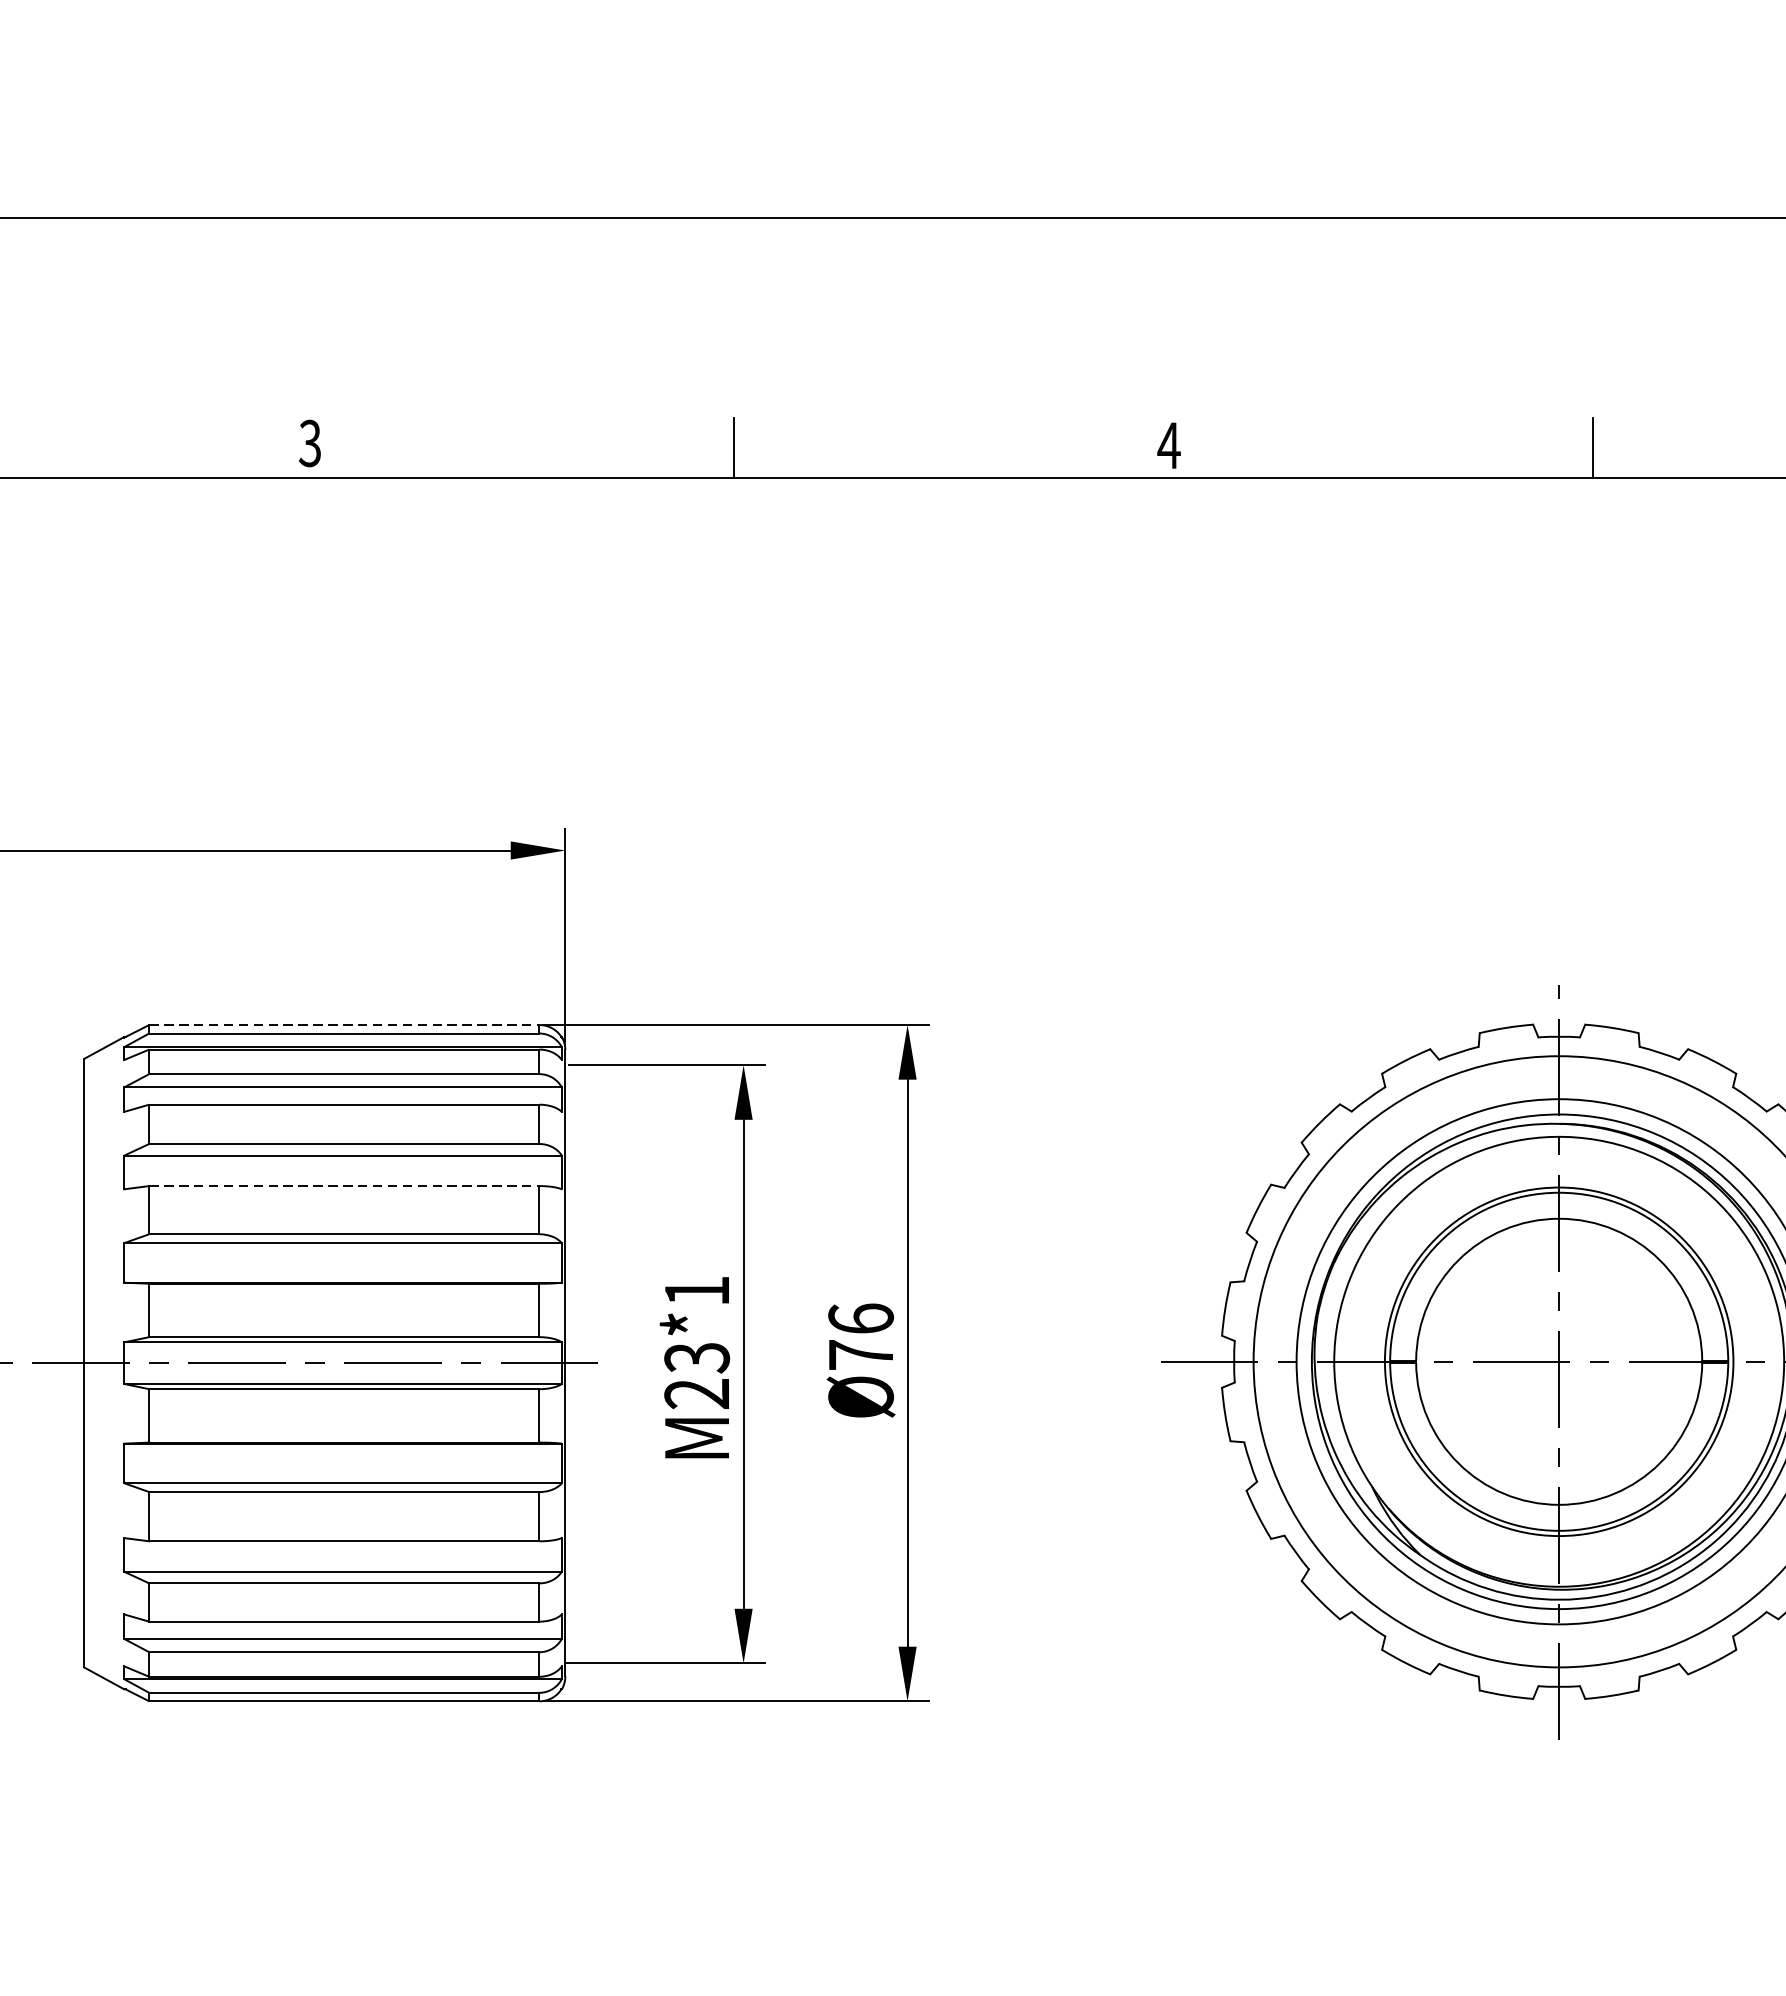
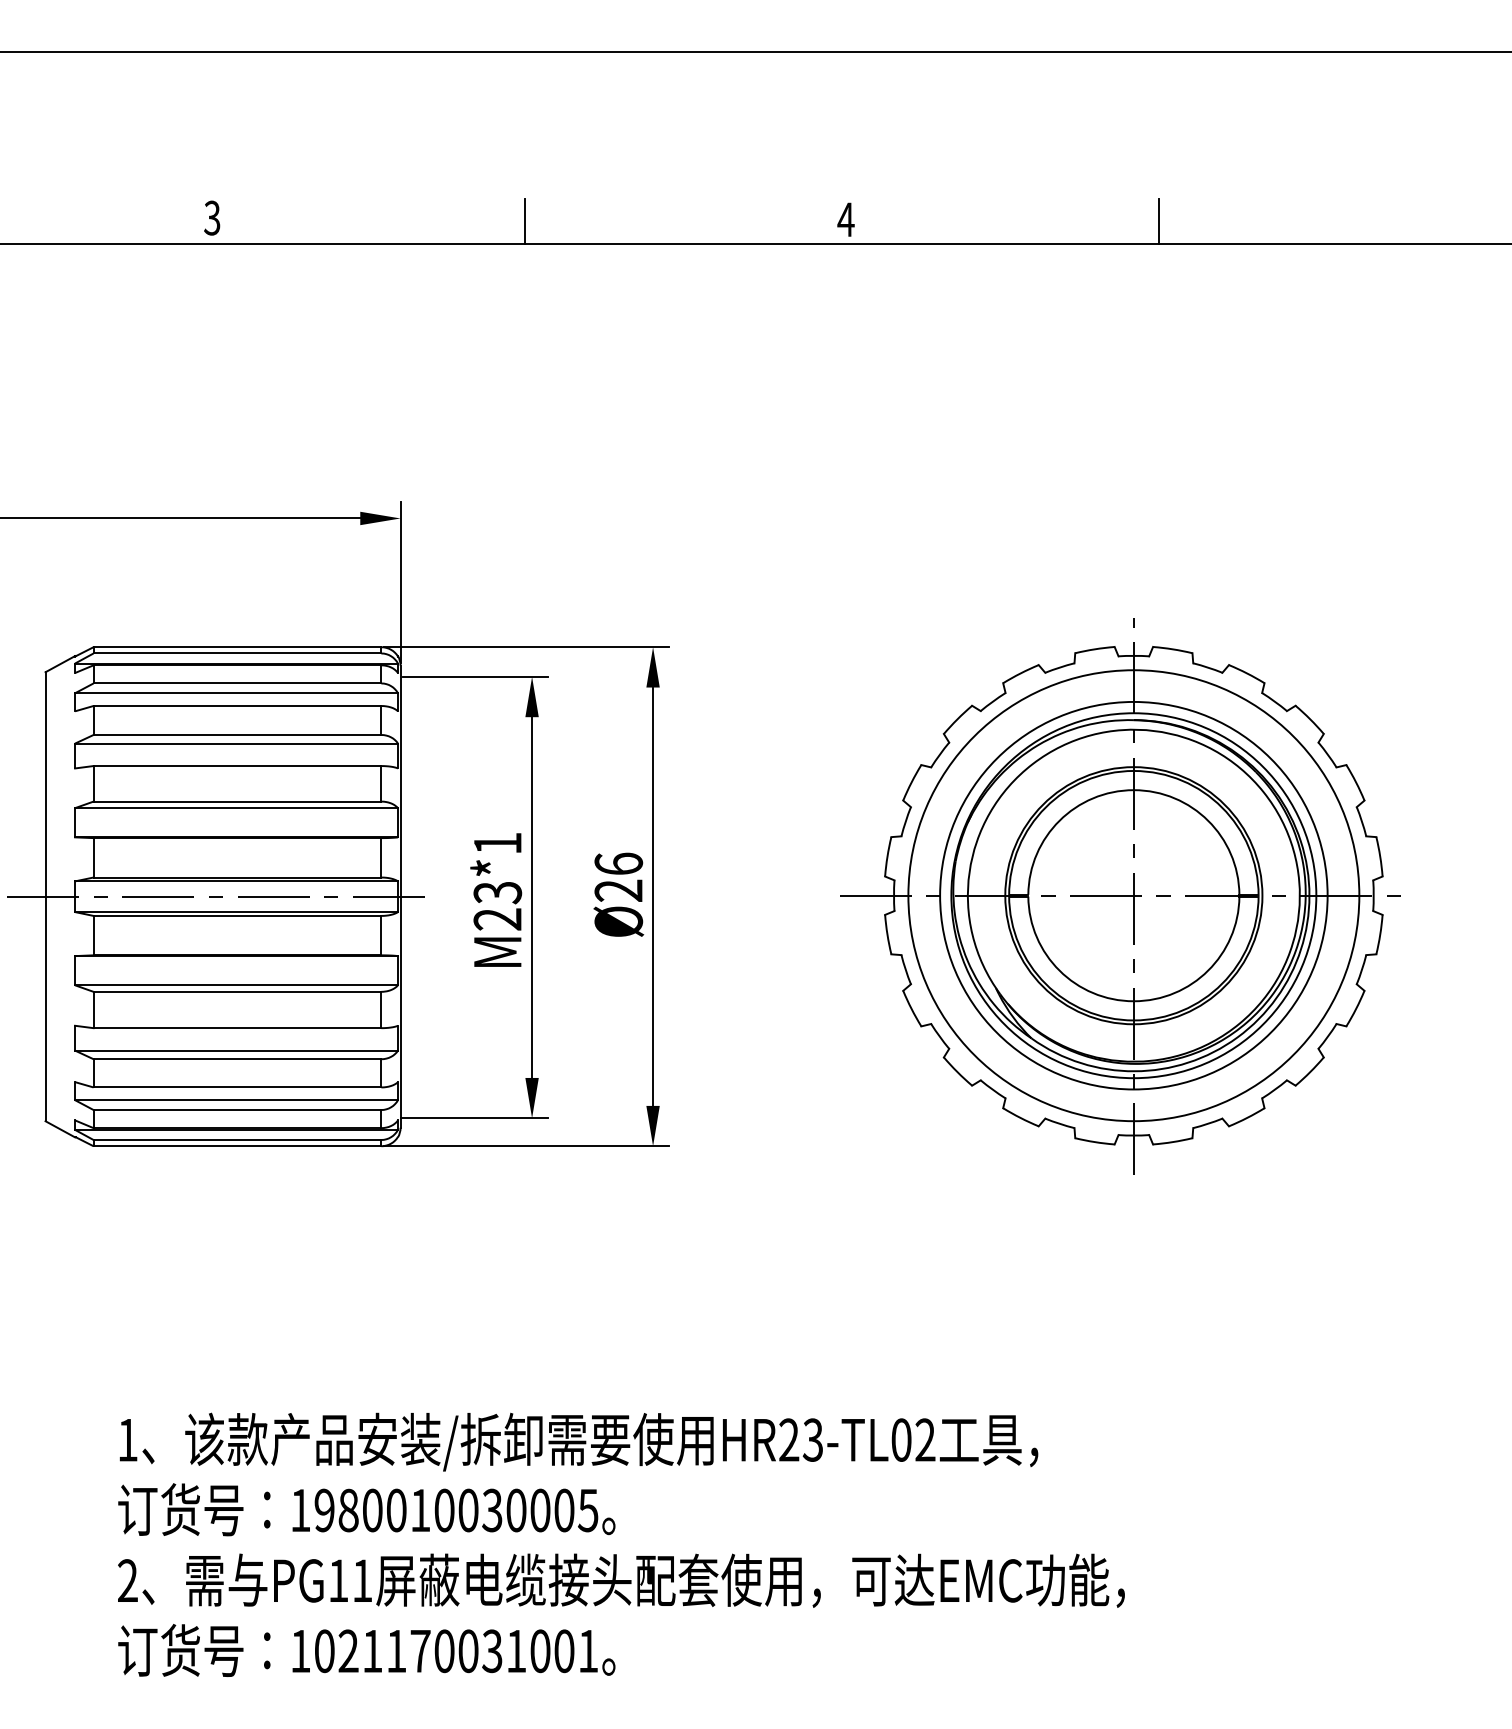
line: (344, 1025) -> (237, 647), dashed -> solid
line: (344, 1186) -> (237, 766), dashed -> solid
text: (860, 1354) -> (618, 890), Ø76 -> Ø26

